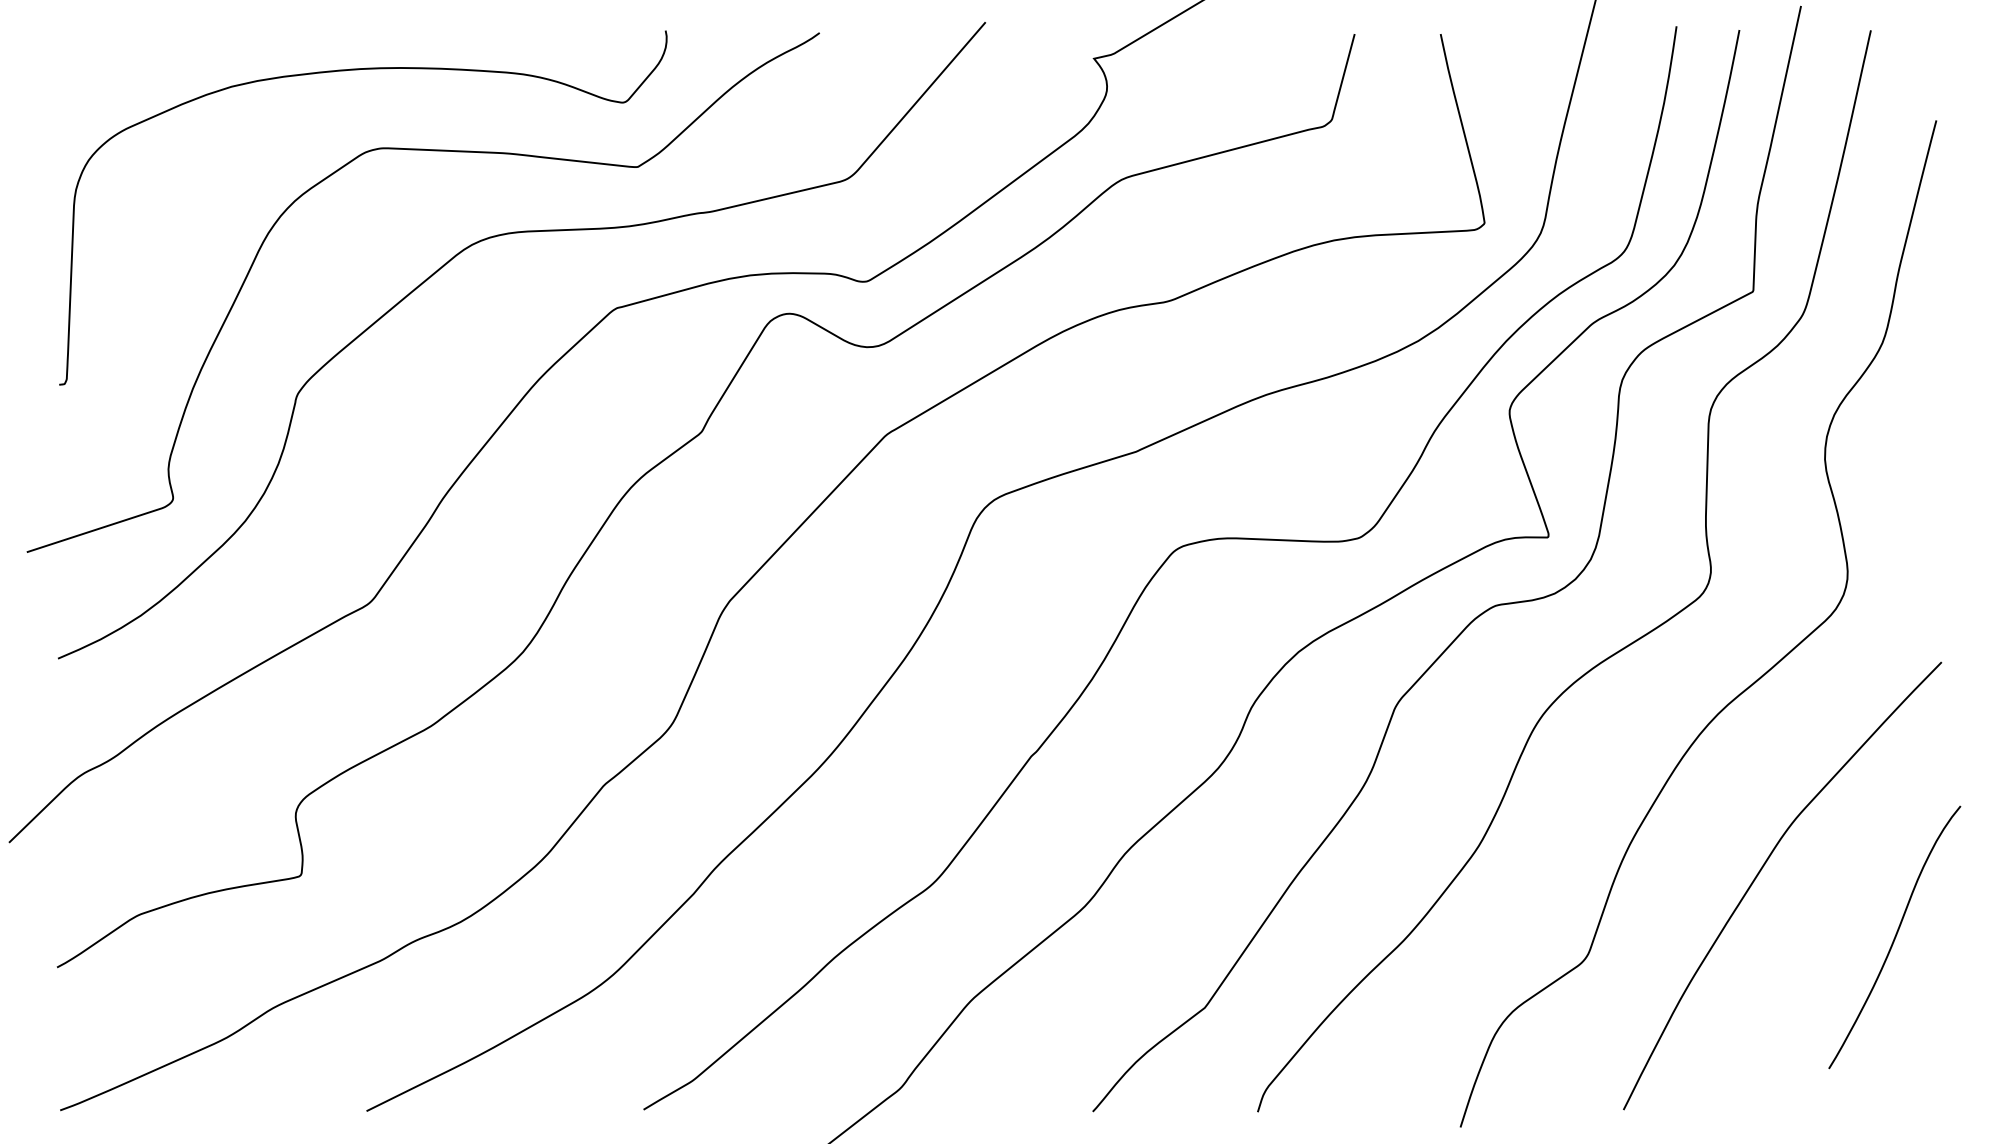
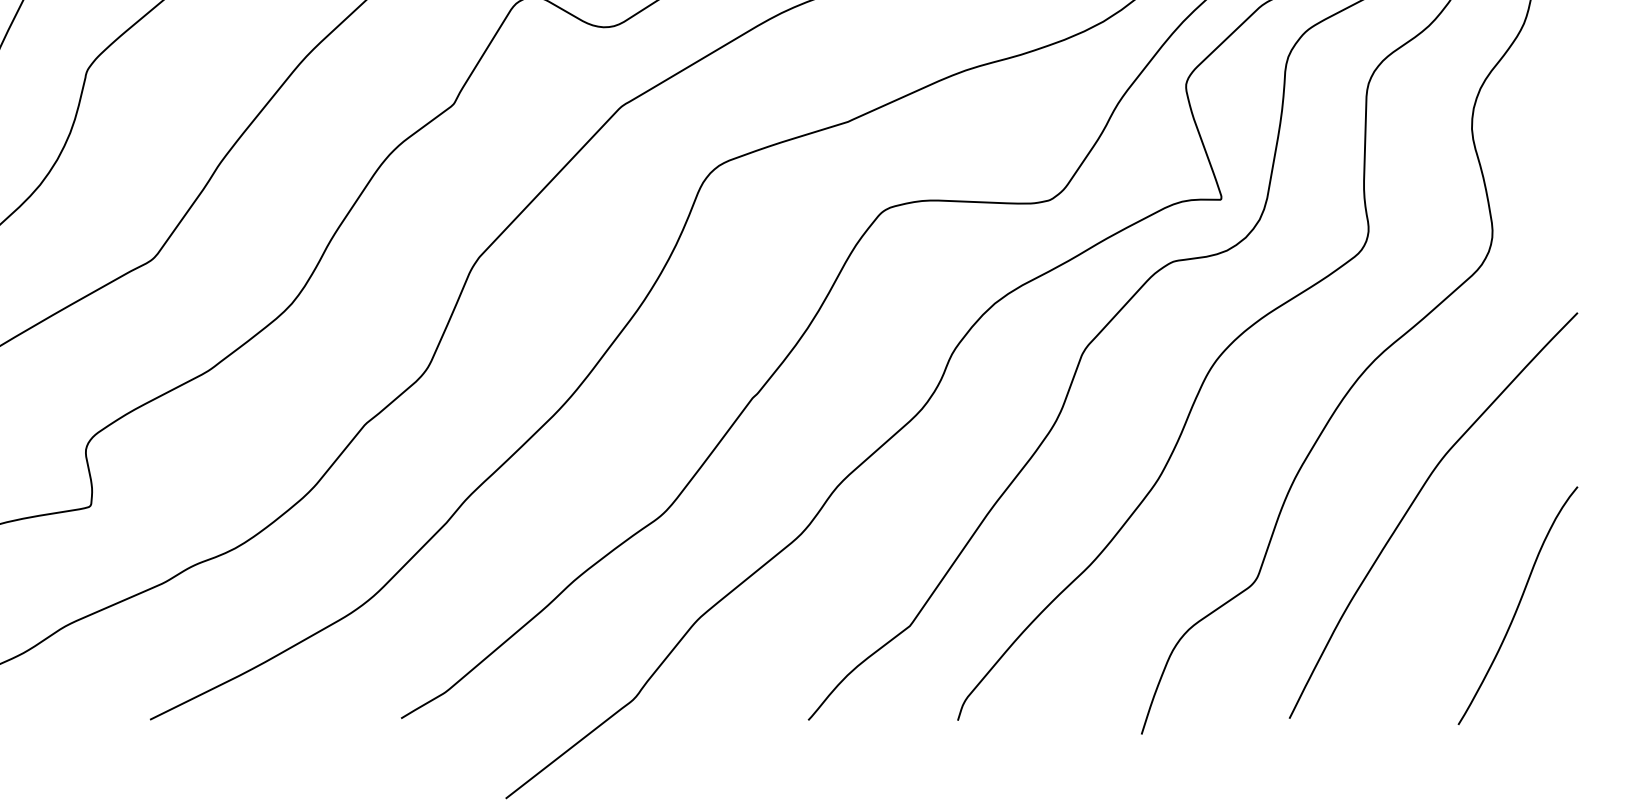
curve: (1894, 937) -> (1517, 605), moved

